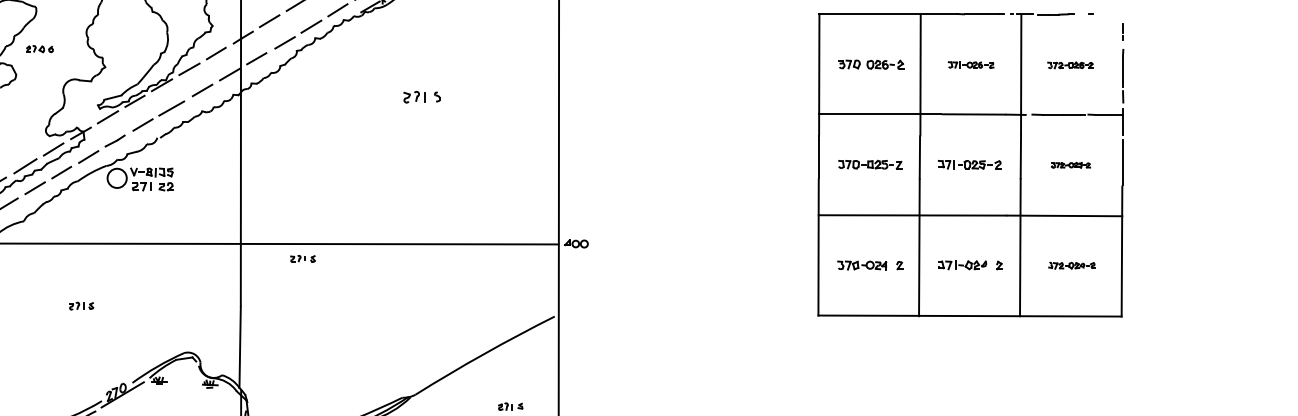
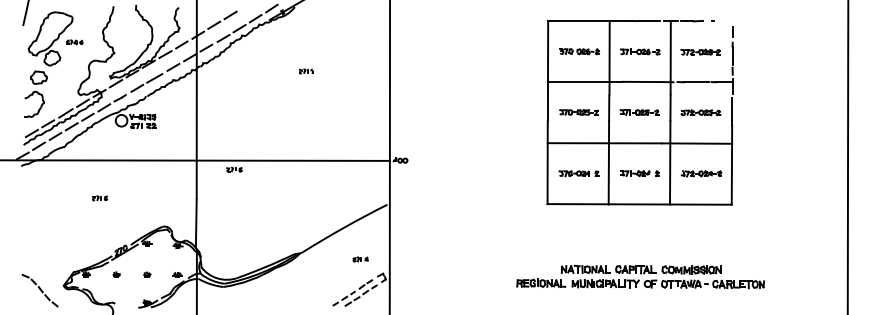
part: (971, 64) -> (640, 51), size x1.43
part: (1070, 64) -> (700, 51), size x1.43
part: (419, 97) -> (305, 71), size x0.62
part: (1070, 164) -> (700, 112), size x1.67
part: (1071, 265) -> (701, 173), size x1.43

